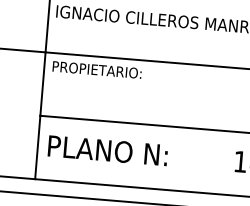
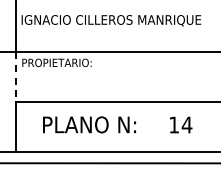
line: (42, 84) -> (15, 77), solid -> dashed
text: (107, 150) -> (89, 124), moved

